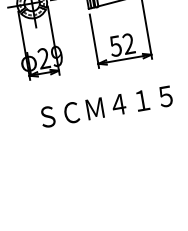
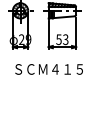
text: (128, 45) -> (65, 40), 52 -> 53

